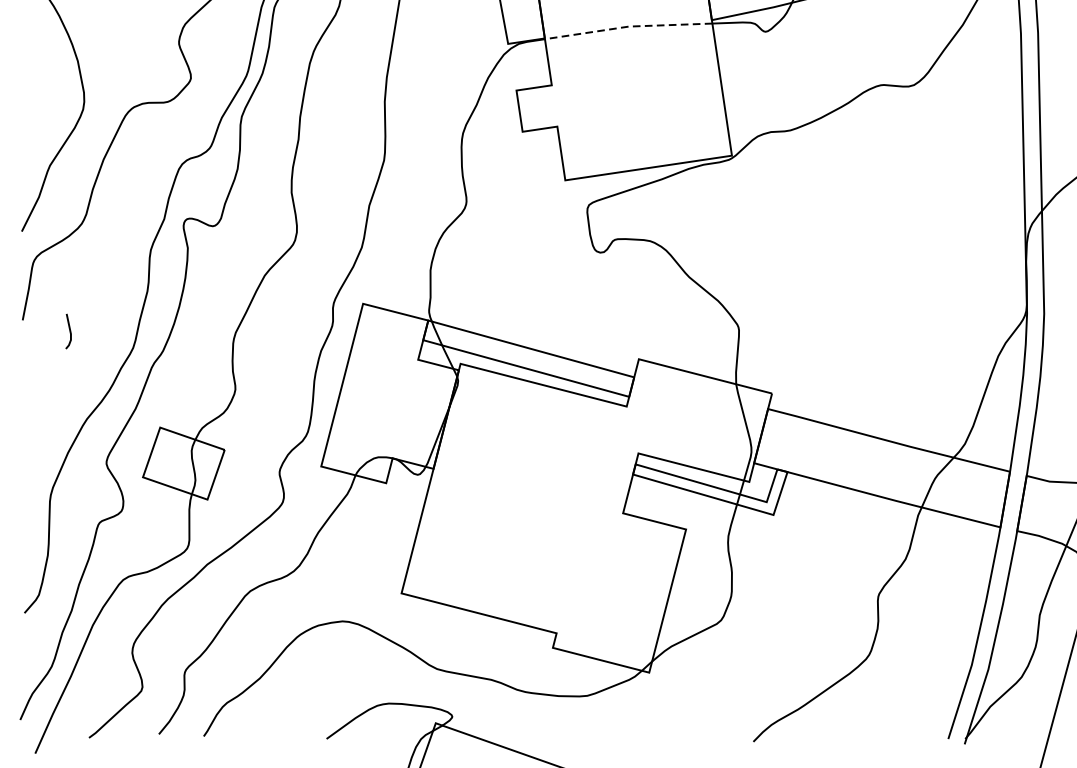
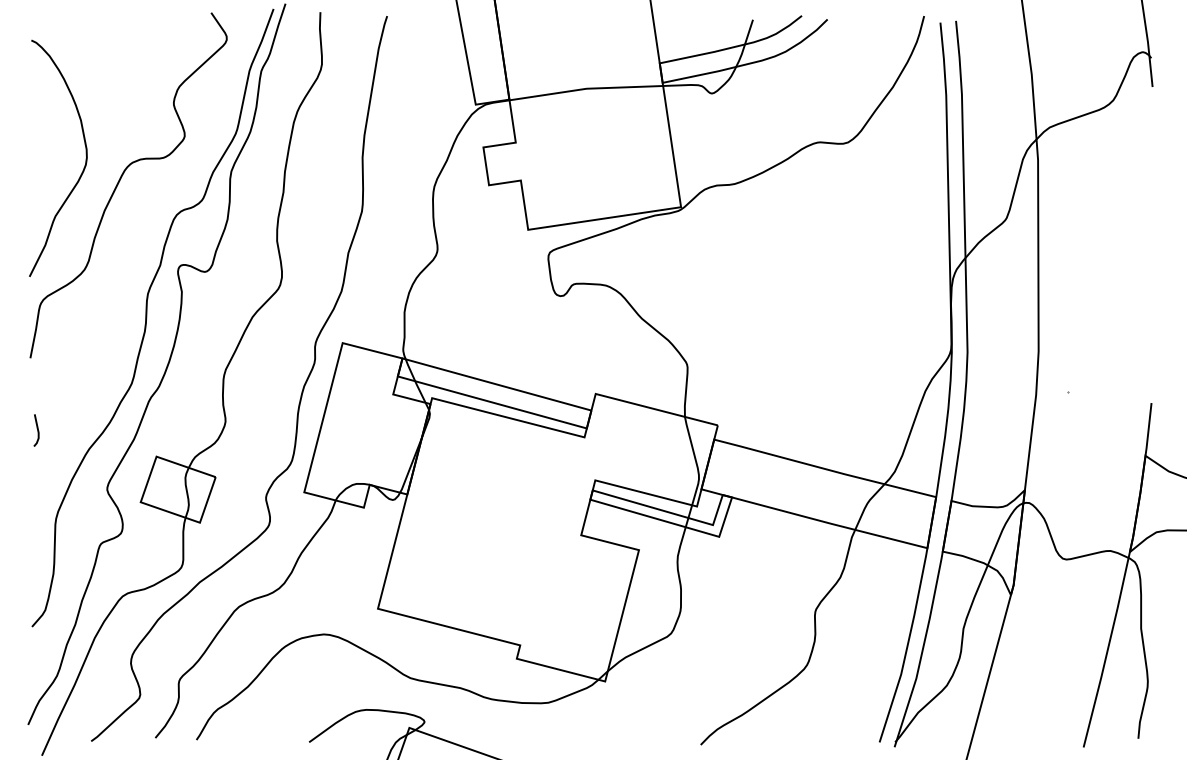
line: (628, 26) -> (586, 88), dashed -> solid
line: (69, 331) -> (37, 430), moved

